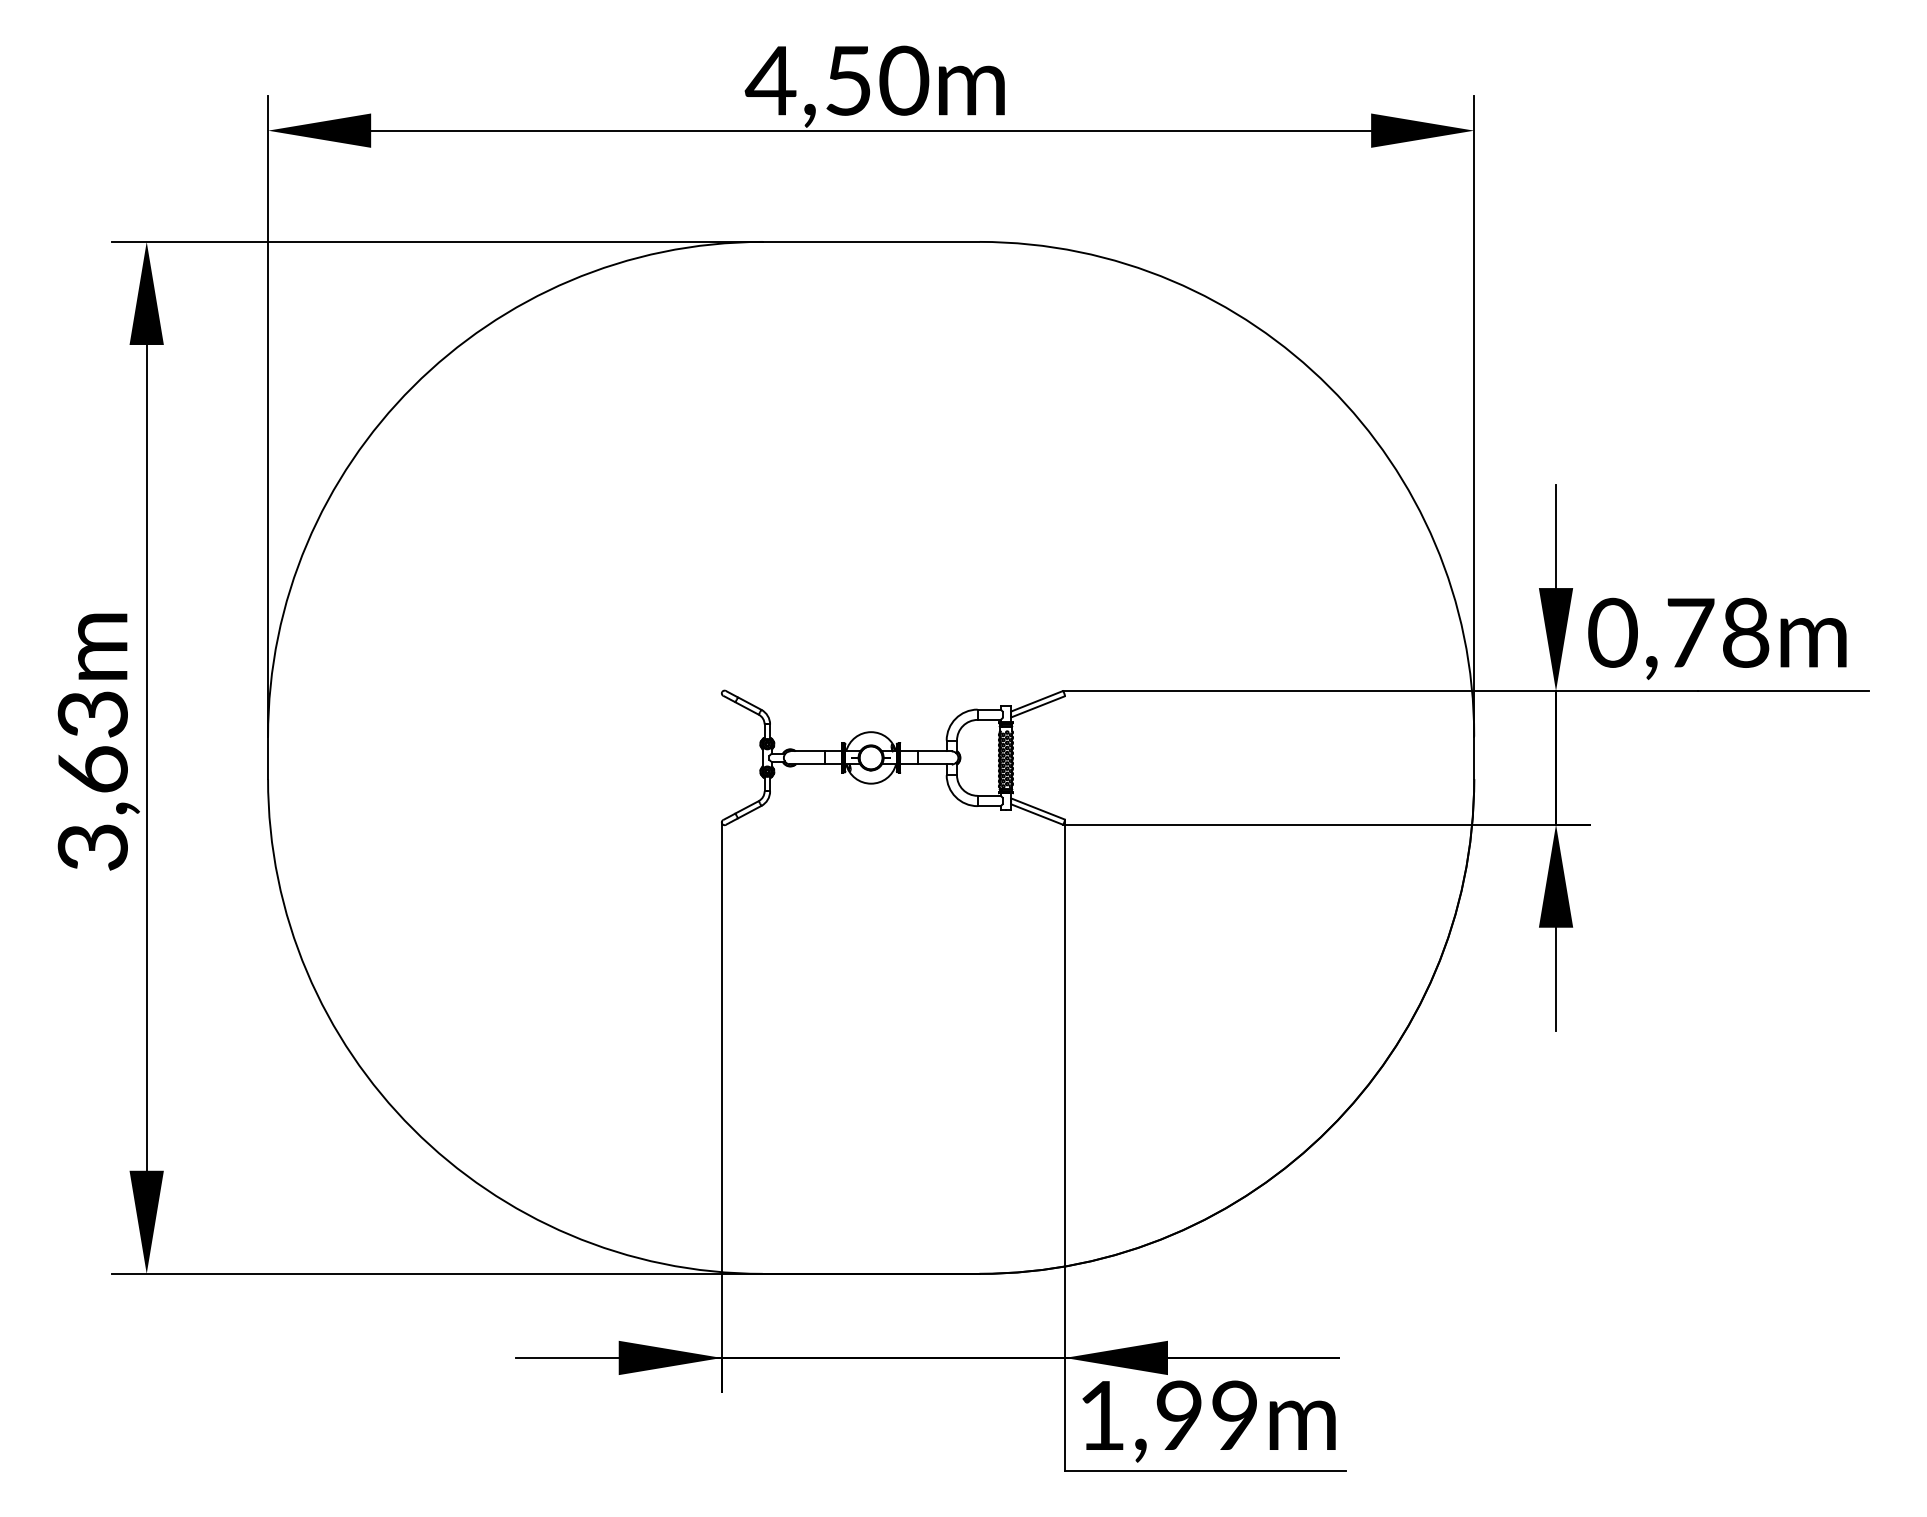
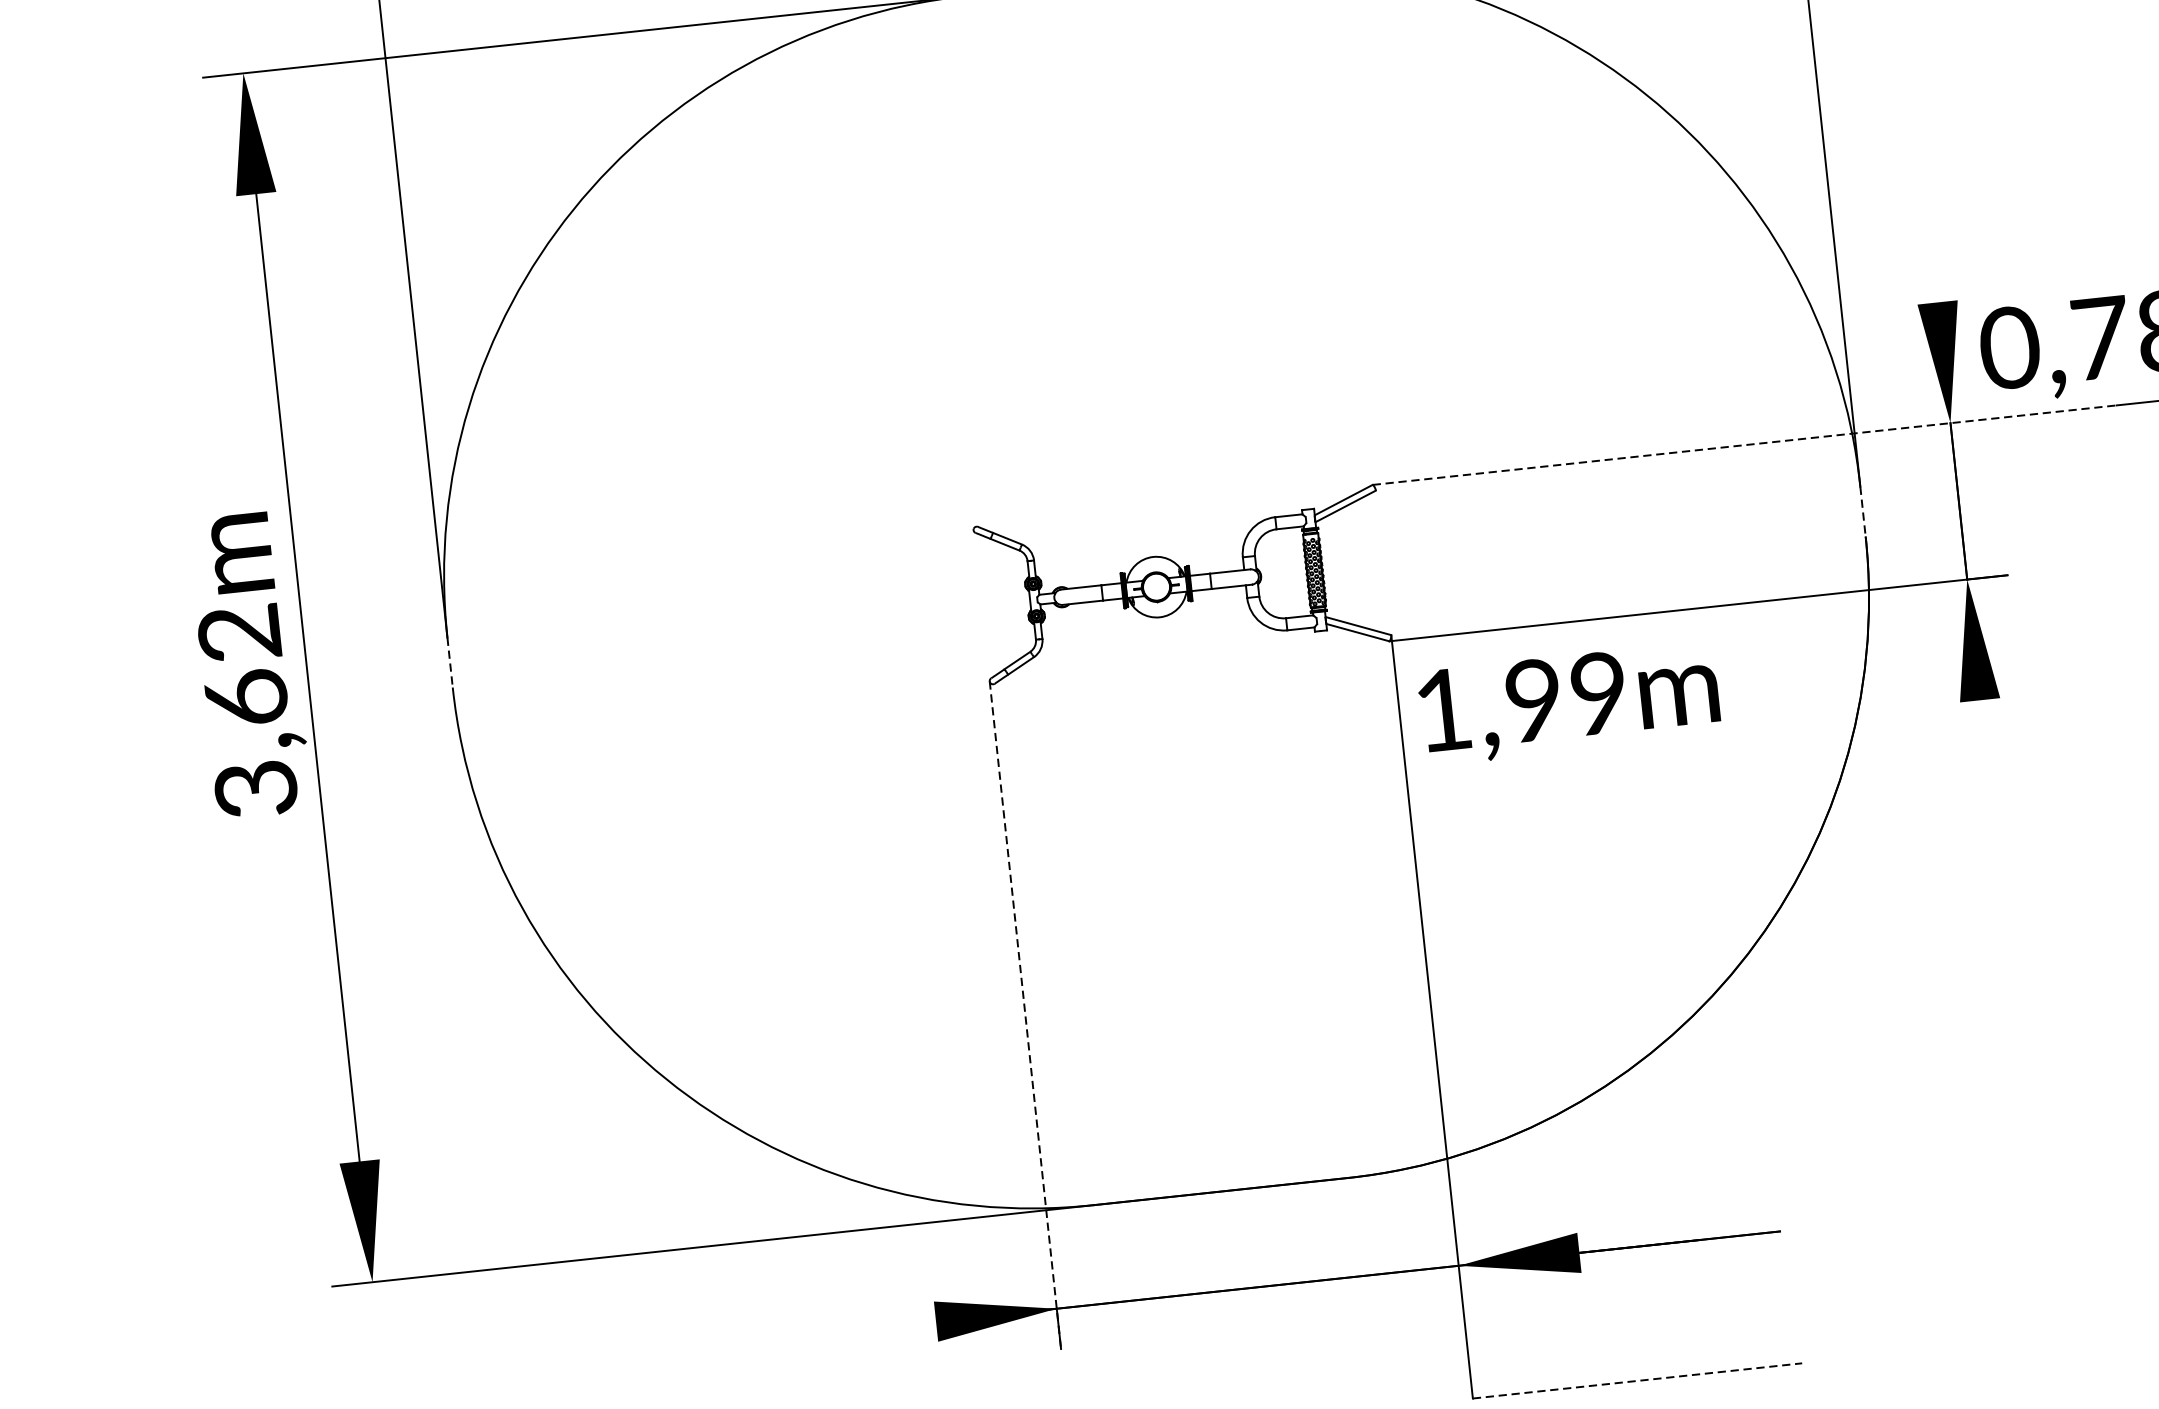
line: (1556, 536) -> (1931, 241), removed
line: (1380, 691) -> (1744, 445), solid -> dashed
text: (92, 714) -> (239, 633), 3,63m -> 3,62m
line: (268, 758) -> (450, 663), solid -> dashed
line: (1474, 758) -> (1863, 512), solid -> dashed
line: (1556, 978) -> (1987, 759), removed
line: (721, 1107) -> (1025, 1015), solid -> dashed
line: (566, 1357) -> (874, 1327), removed
text: (1208, 1421) -> (1568, 703), moved
line: (1205, 1471) -> (1637, 1381), solid -> dashed

